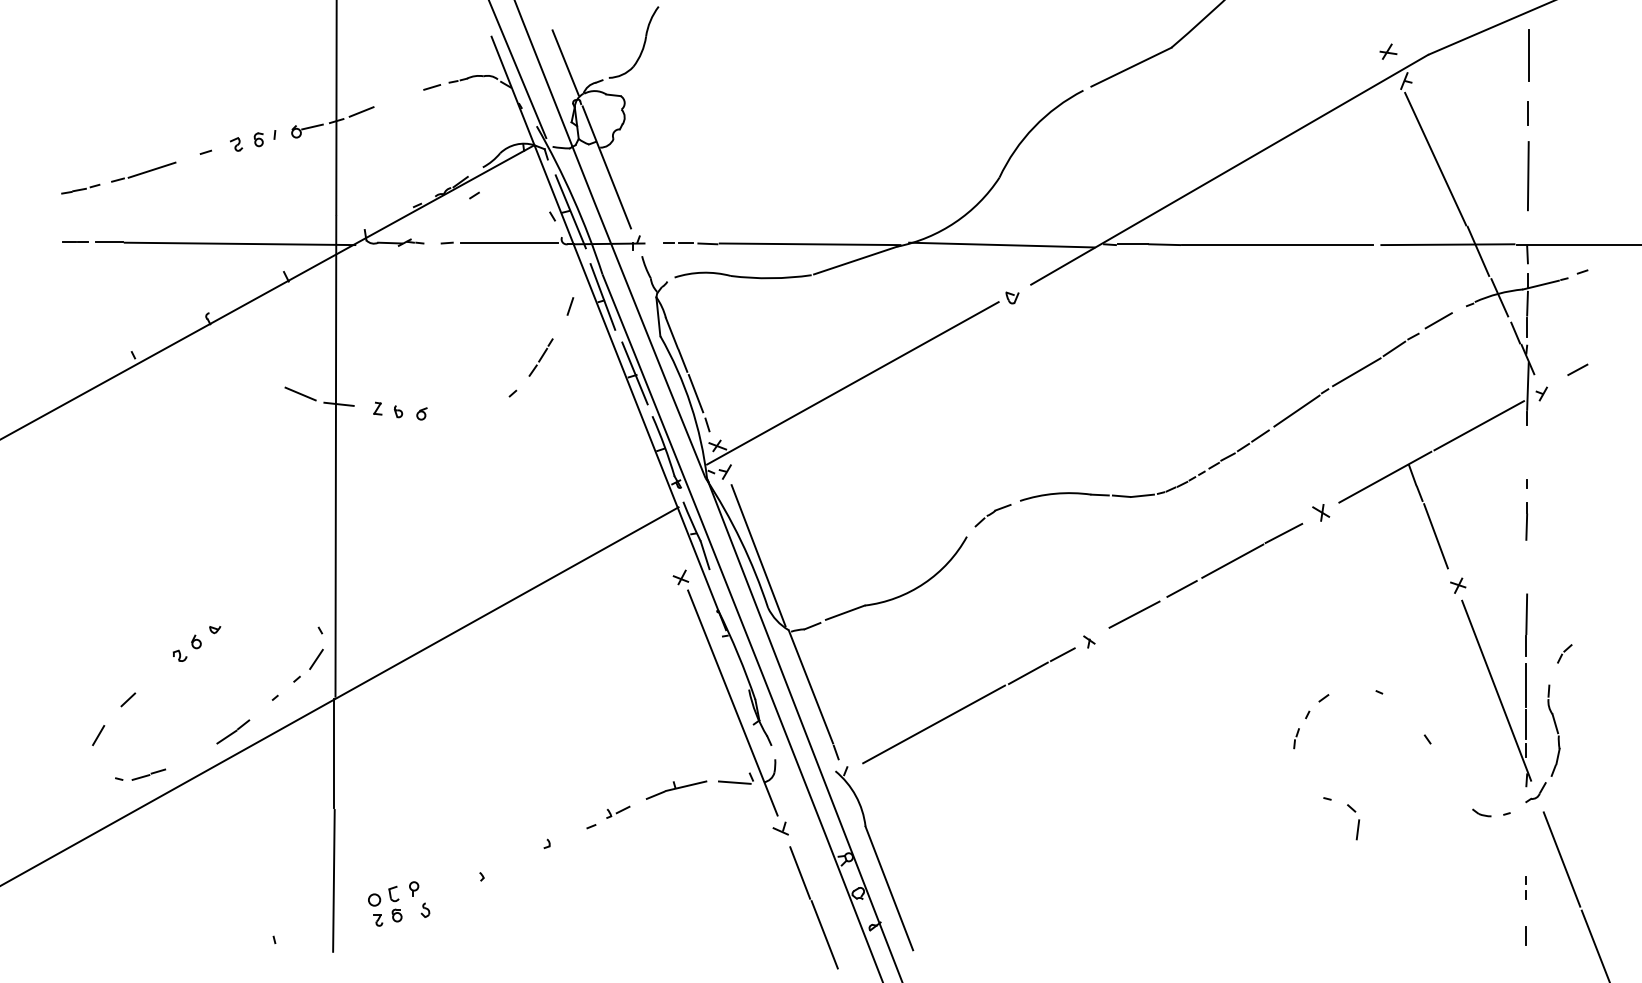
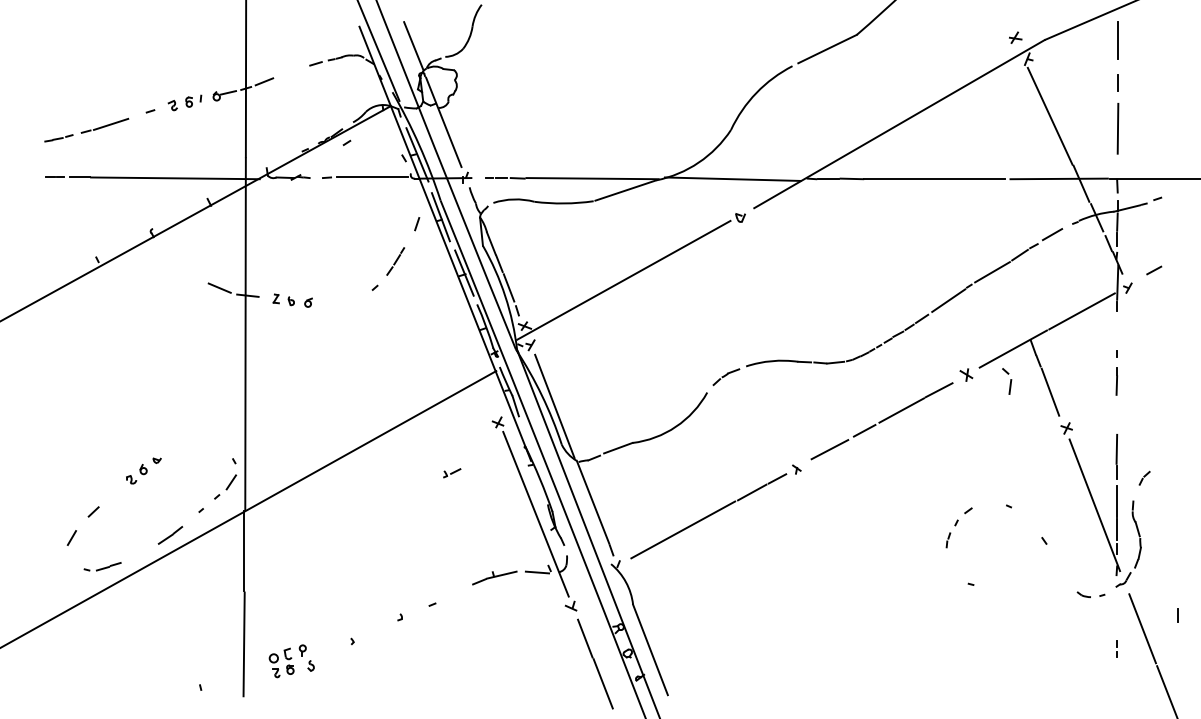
part: (618, 812) -> (452, 473), moved
part: (1354, 822) -> (1007, 381), moved
line: (1524, 935) -> (1177, 615), moved

